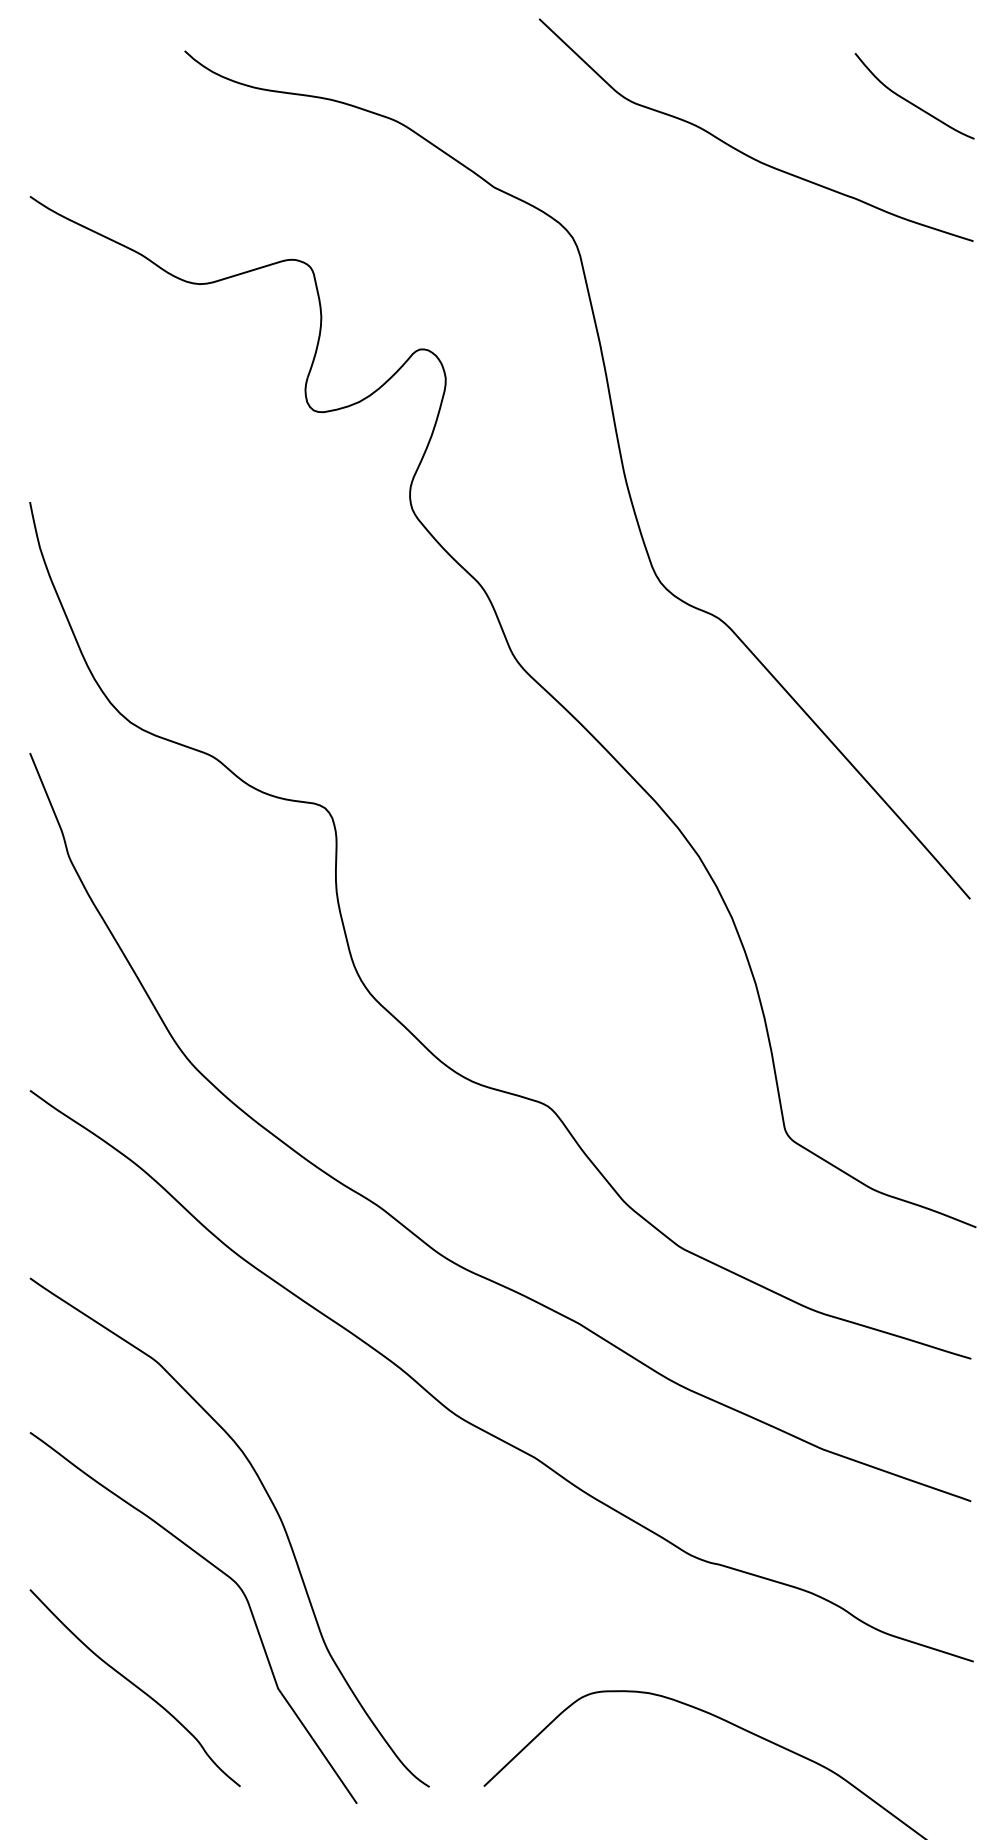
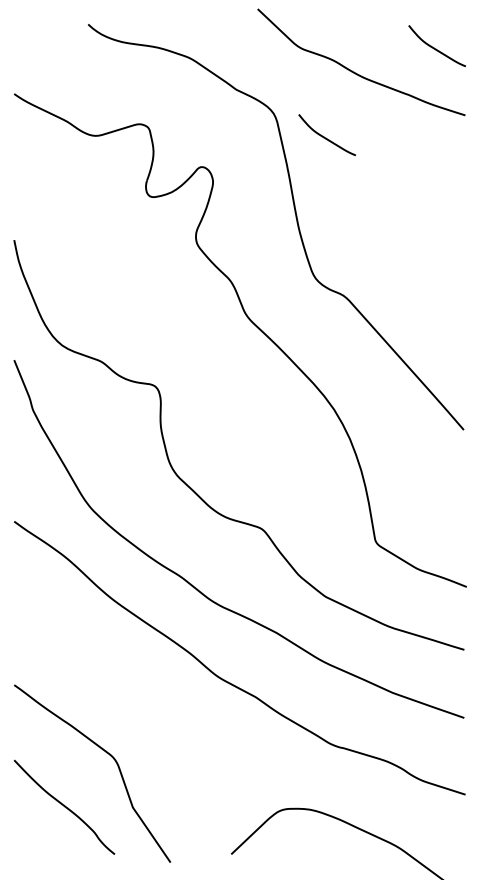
curve: (682, 287) -> (326, 137), added
curve: (273, 1508) -> (130, 721), removed

